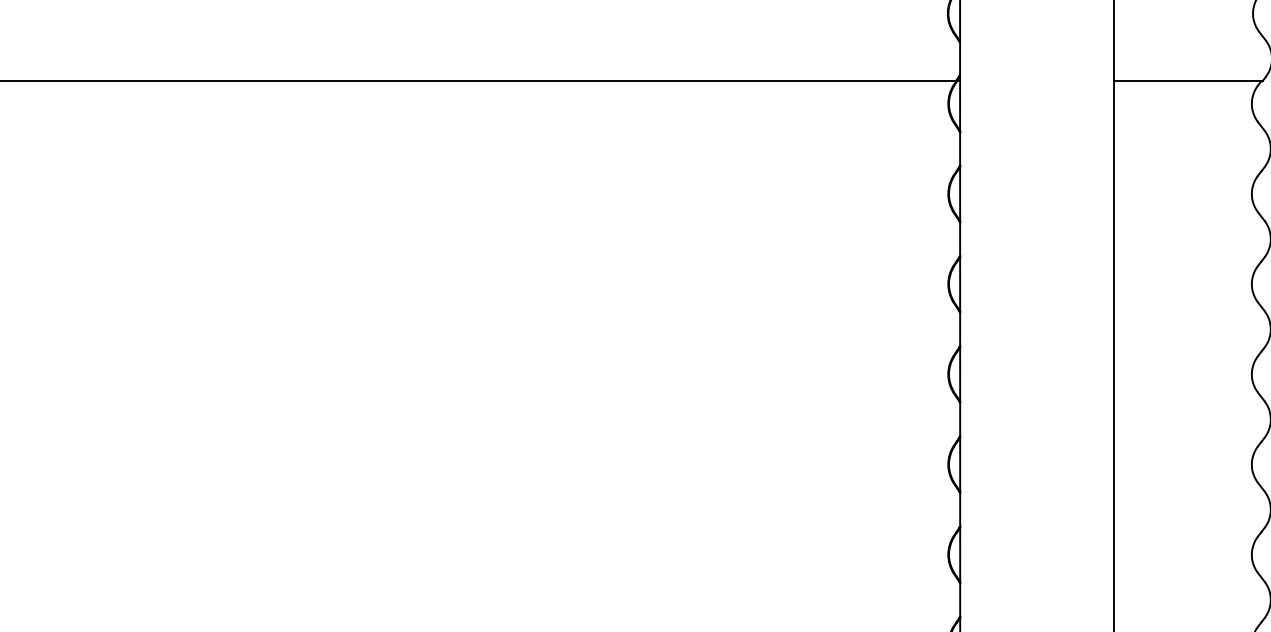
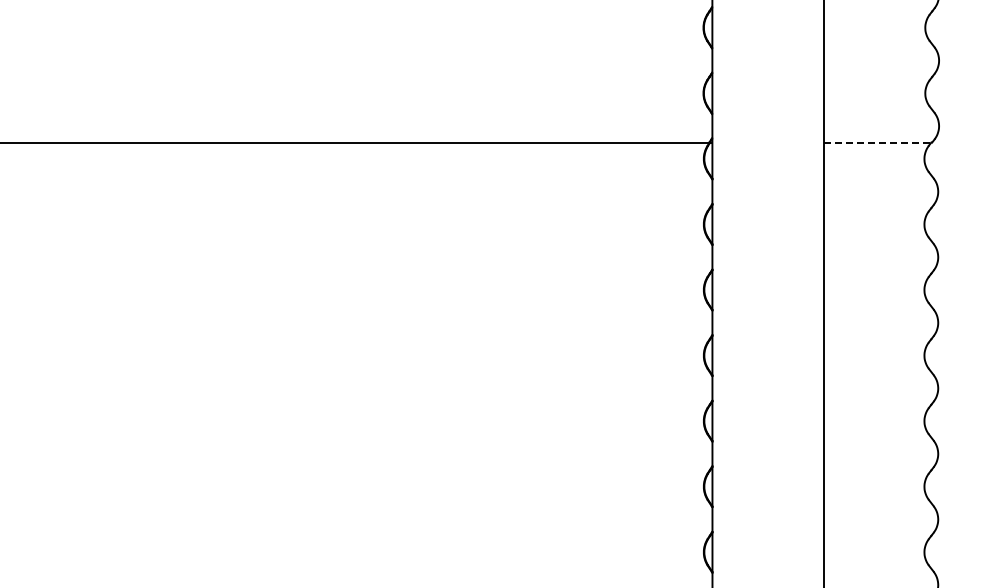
line: (1188, 81) -> (878, 142), solid -> dashed

